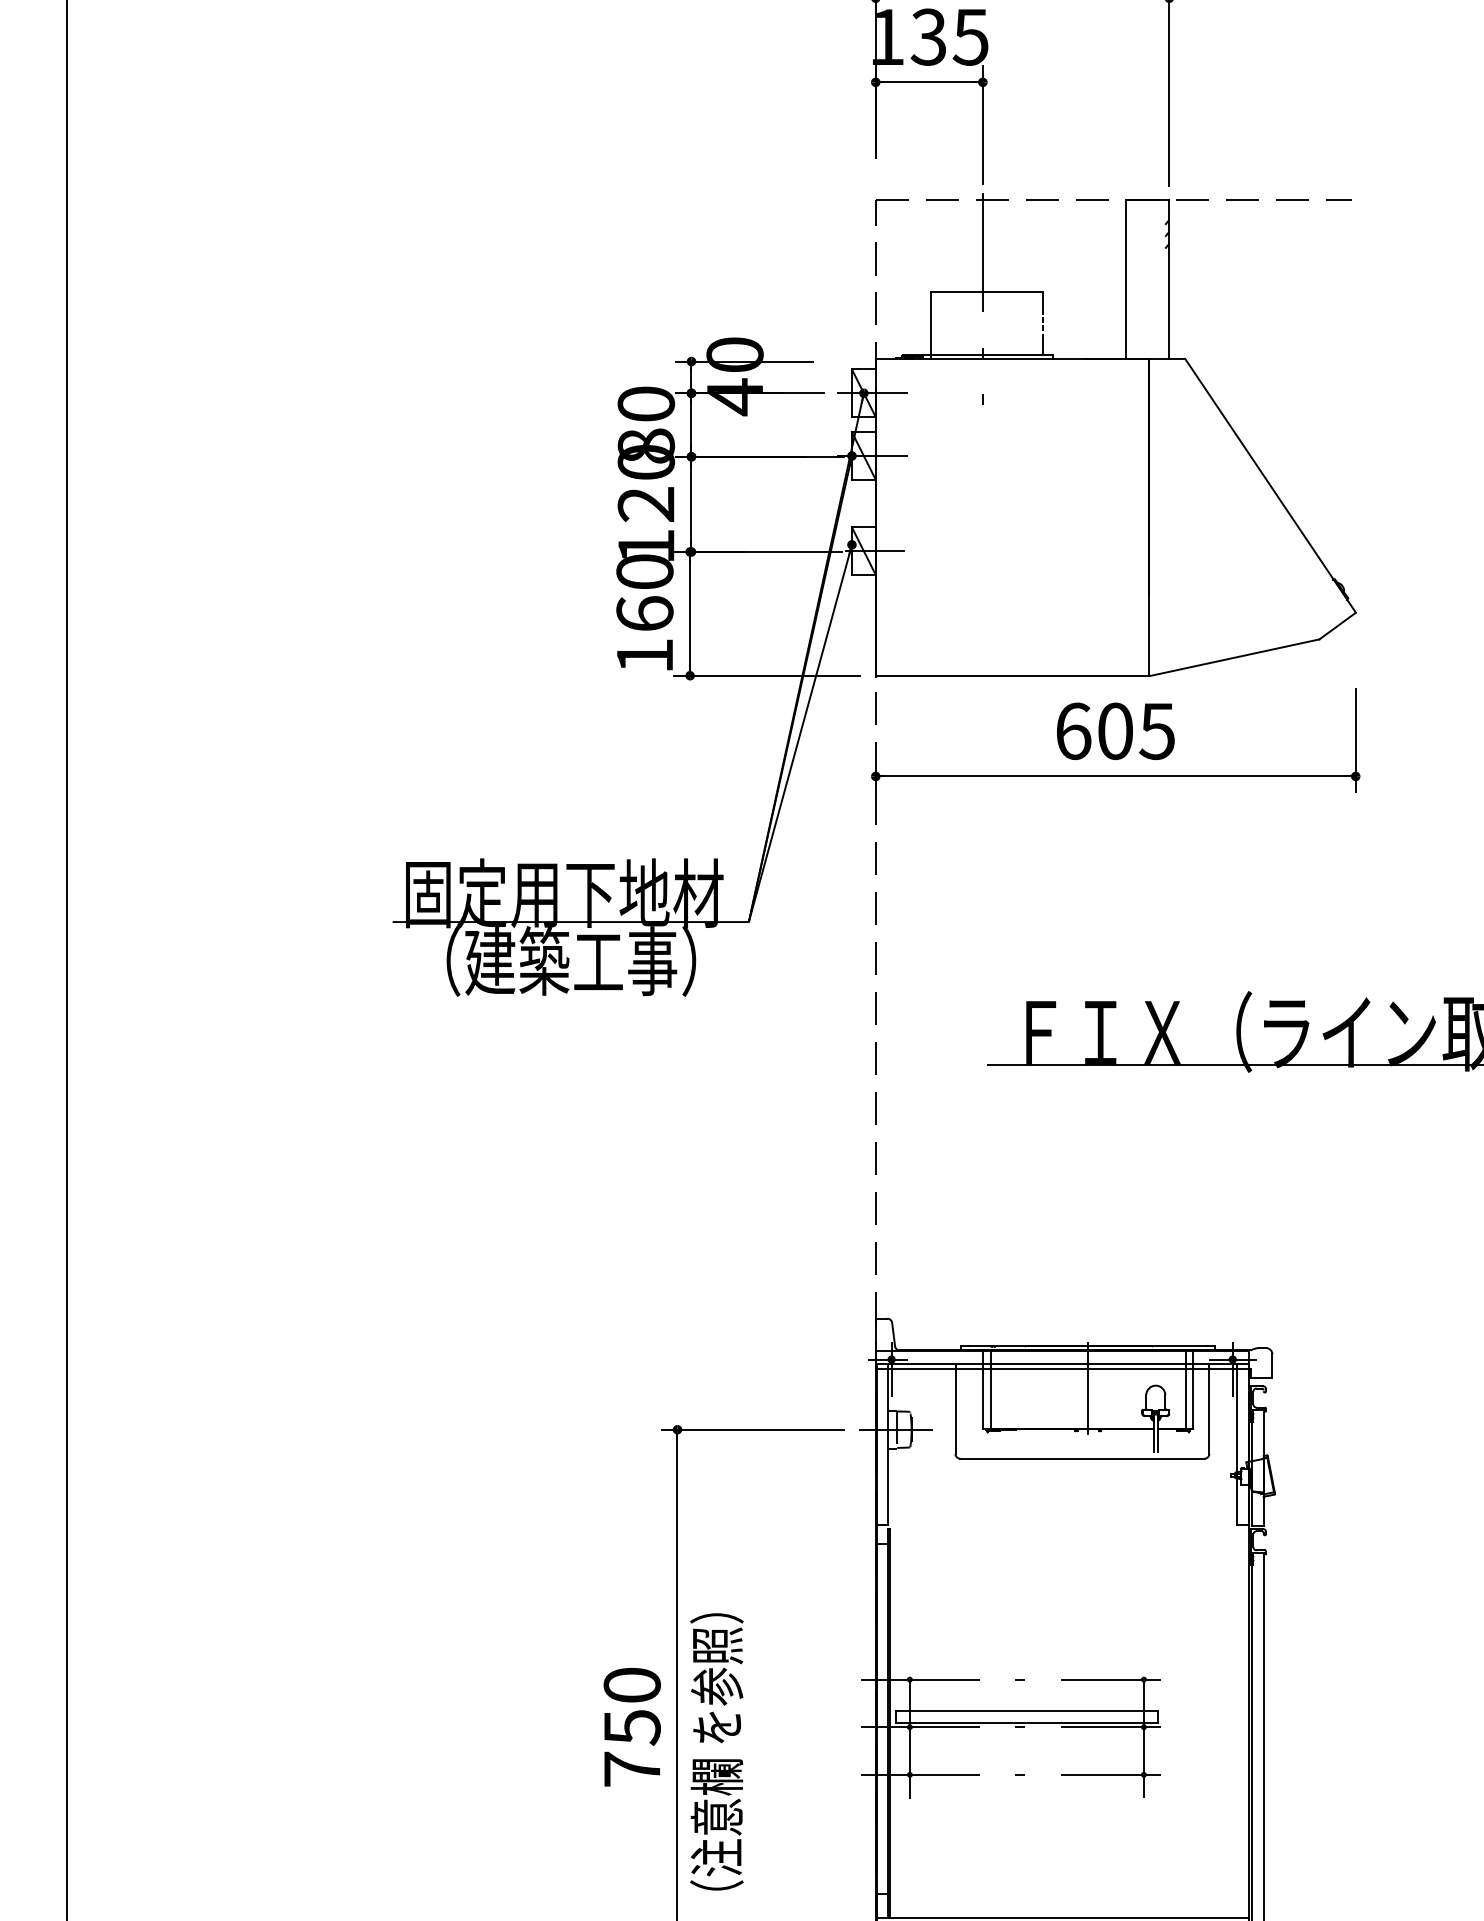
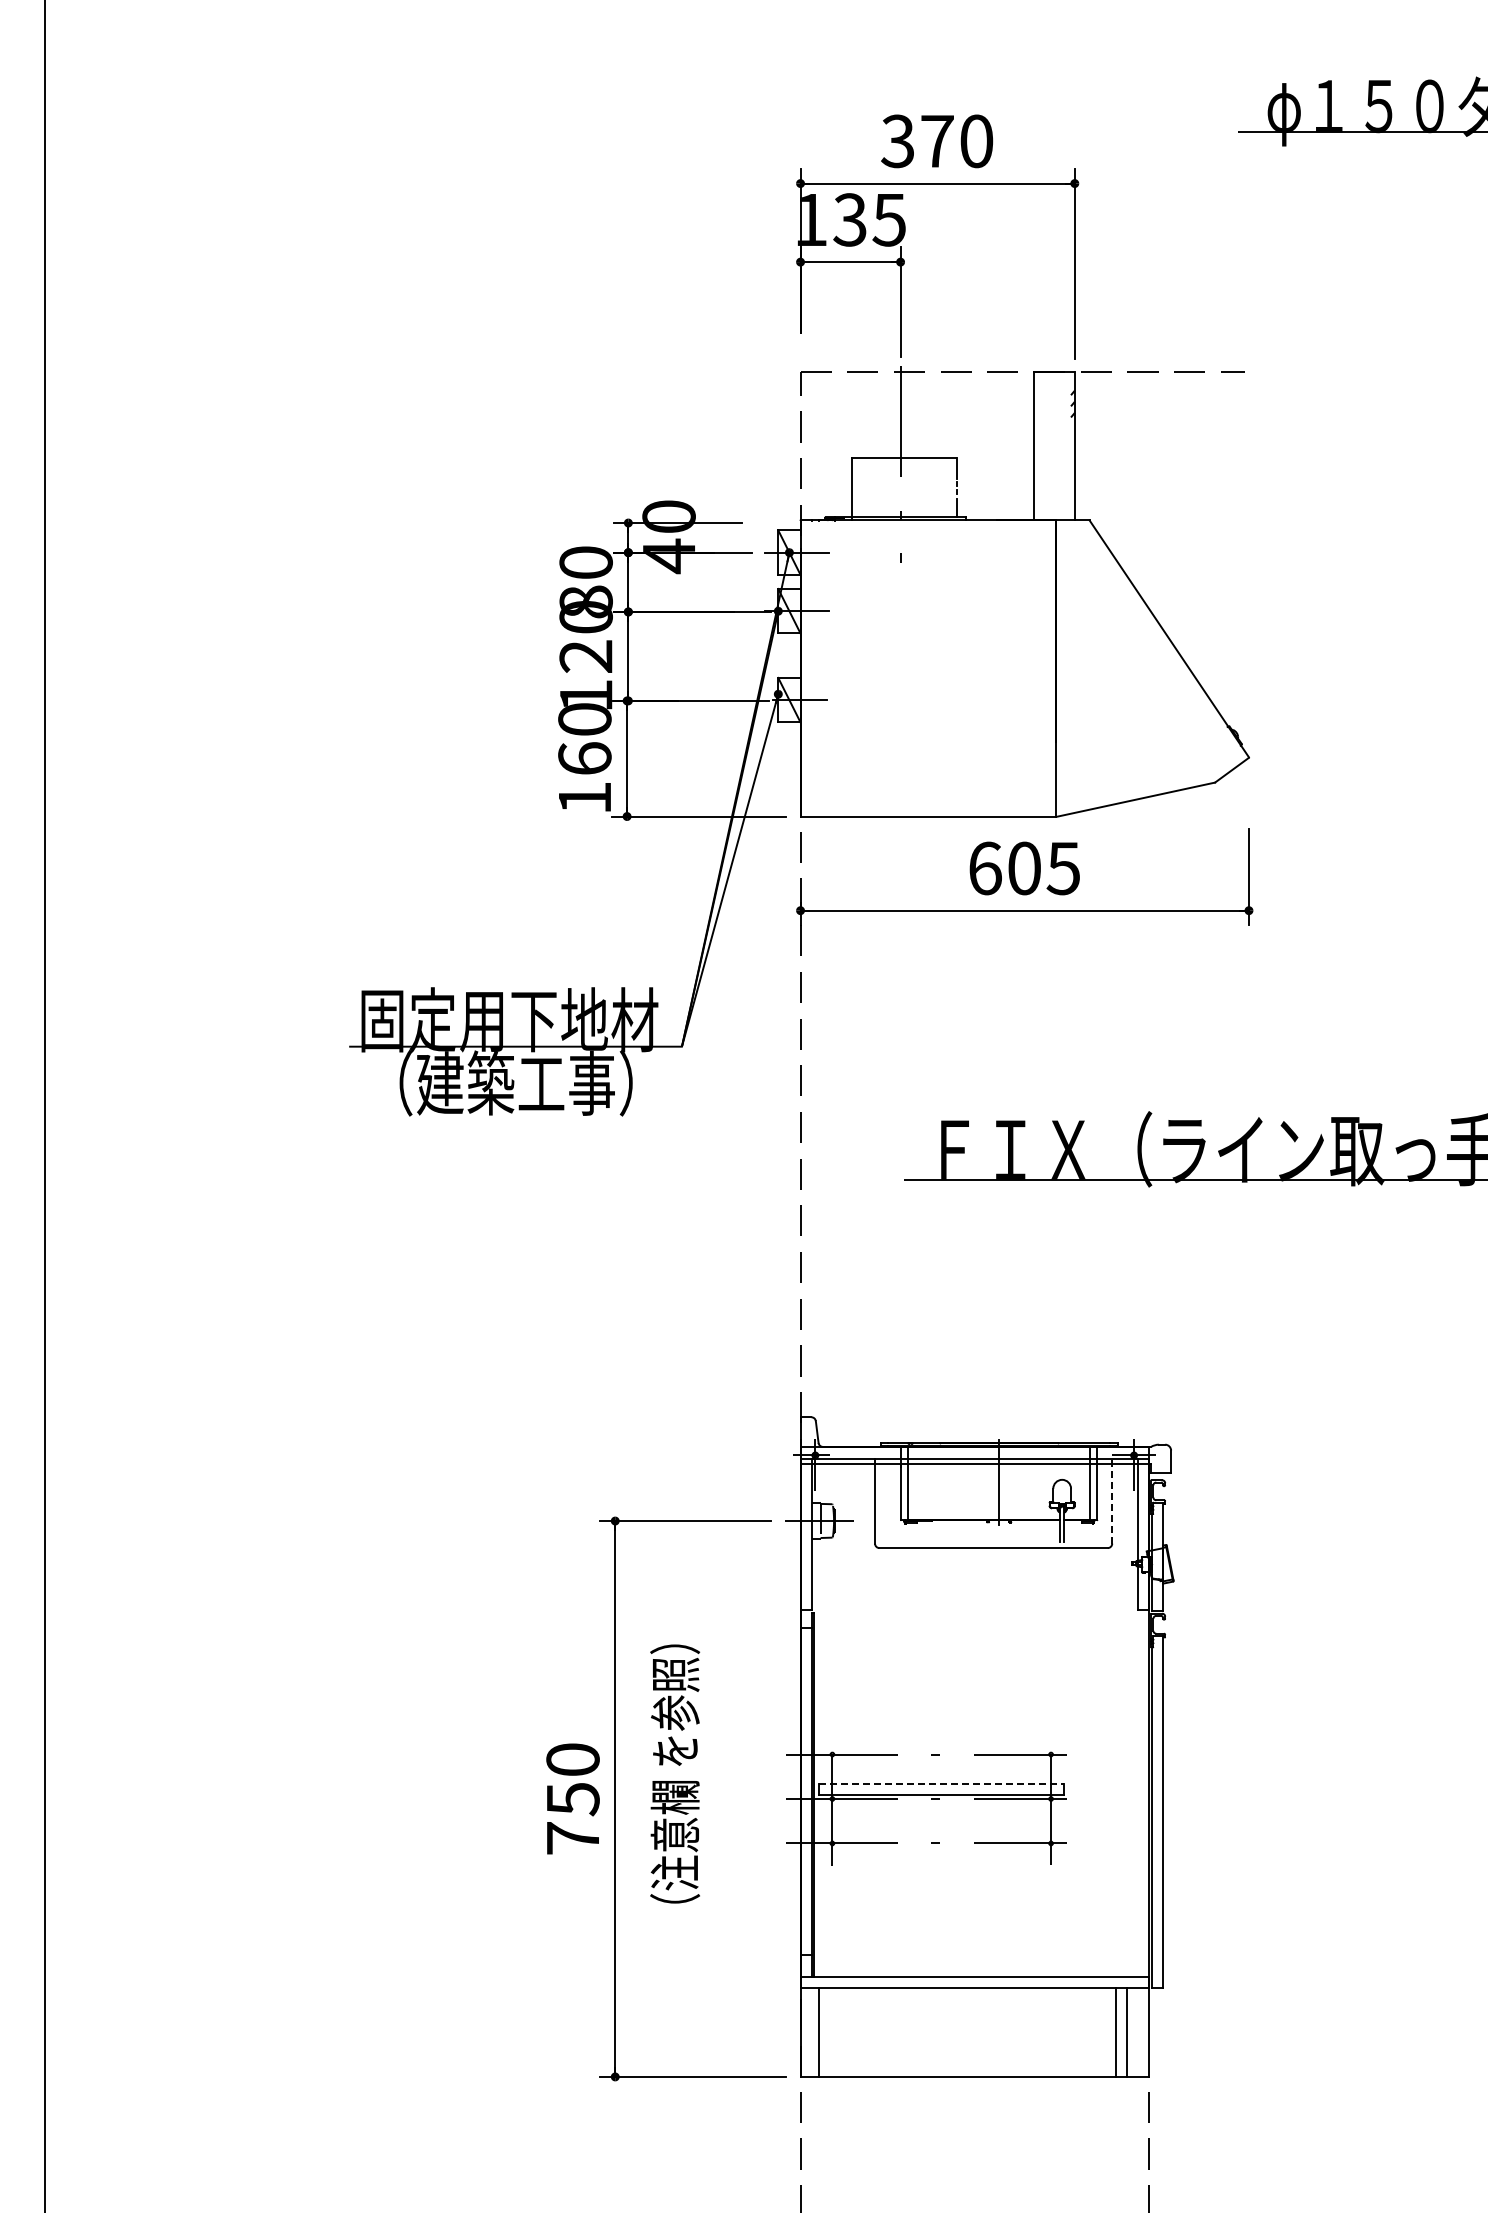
line: (1209, 1407) -> (1112, 1500), solid -> dashed
line: (1027, 1711) -> (942, 1784), solid -> dashed
text: (717, 1751) -> (675, 1773), moved

